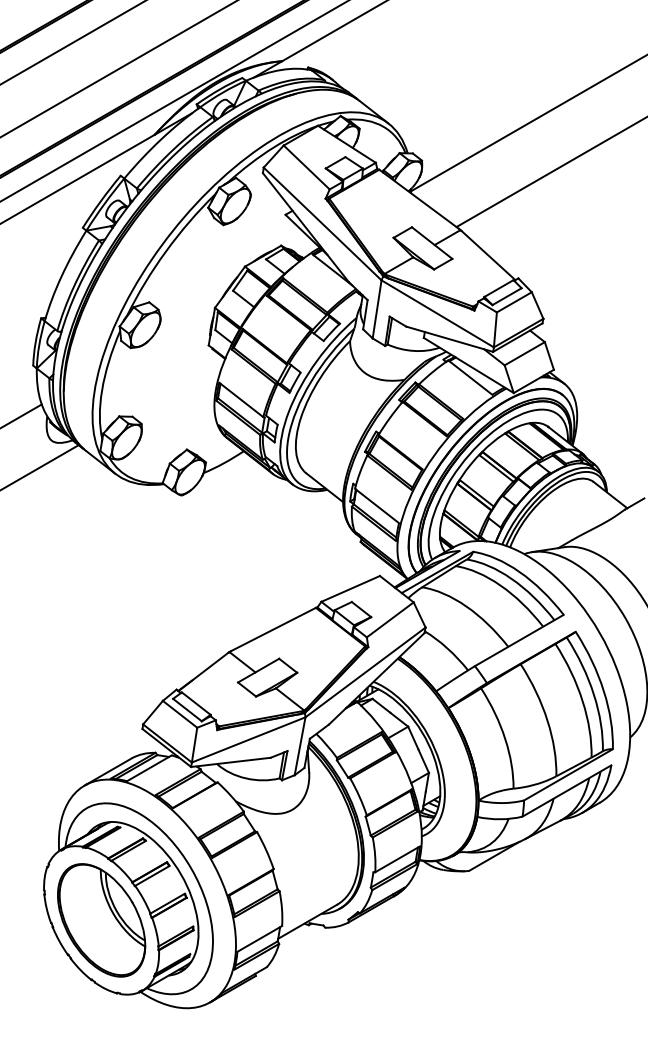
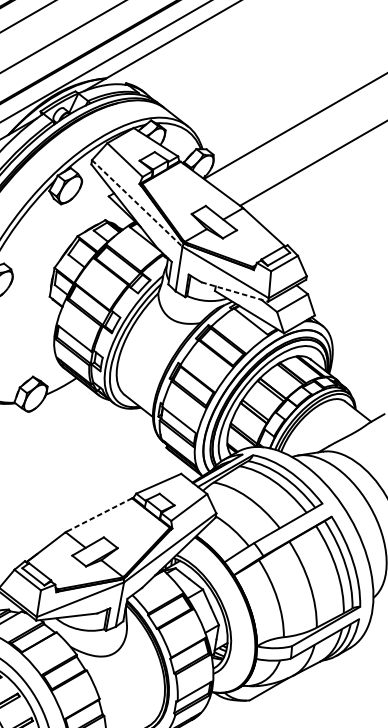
line: (322, 223) -> (137, 203), solid -> dashed
line: (450, 339) -> (235, 292), solid -> dashed
line: (273, 629) -> (99, 514), solid -> dashed

